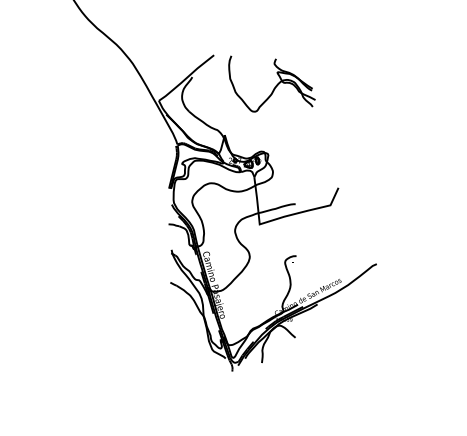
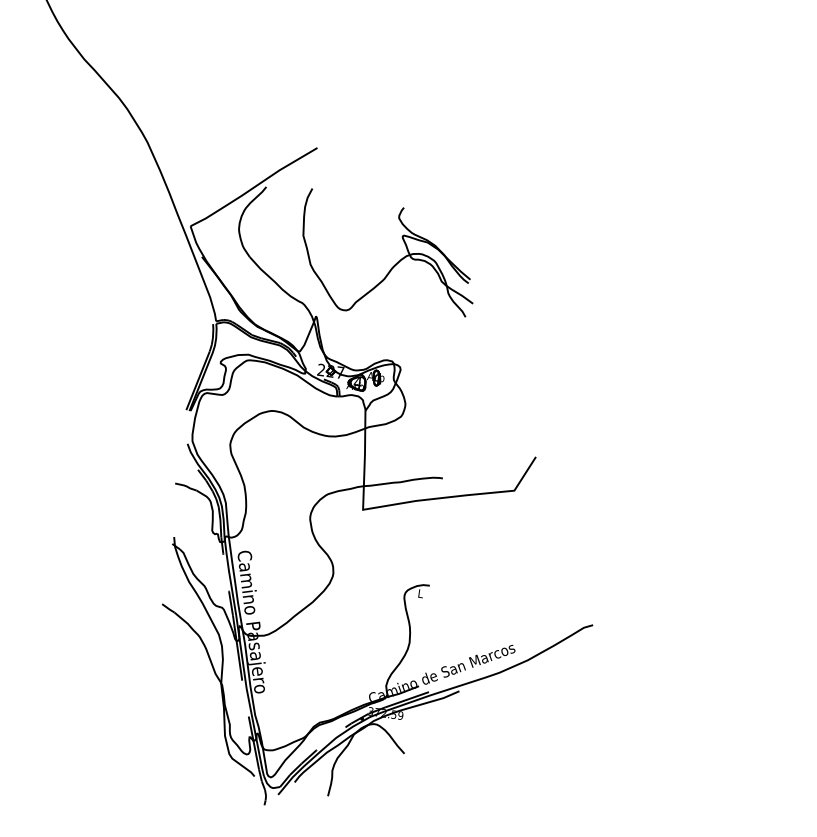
part: (271, 83) -> (387, 256), moved

